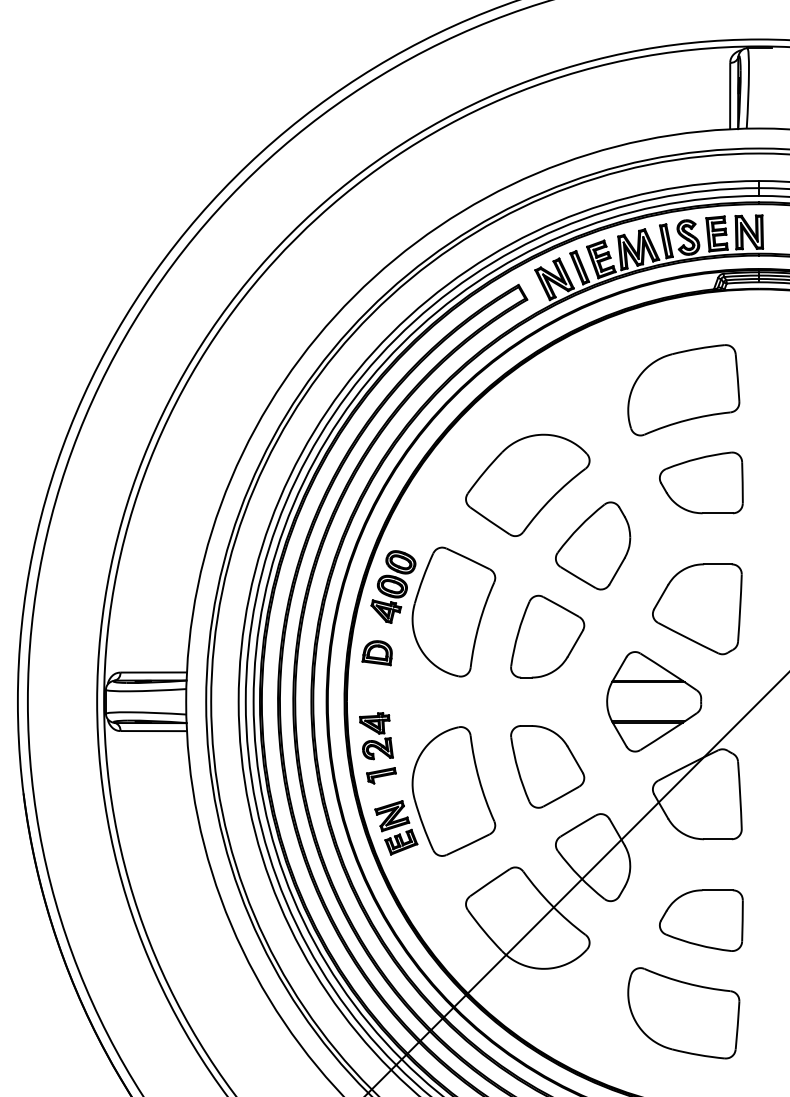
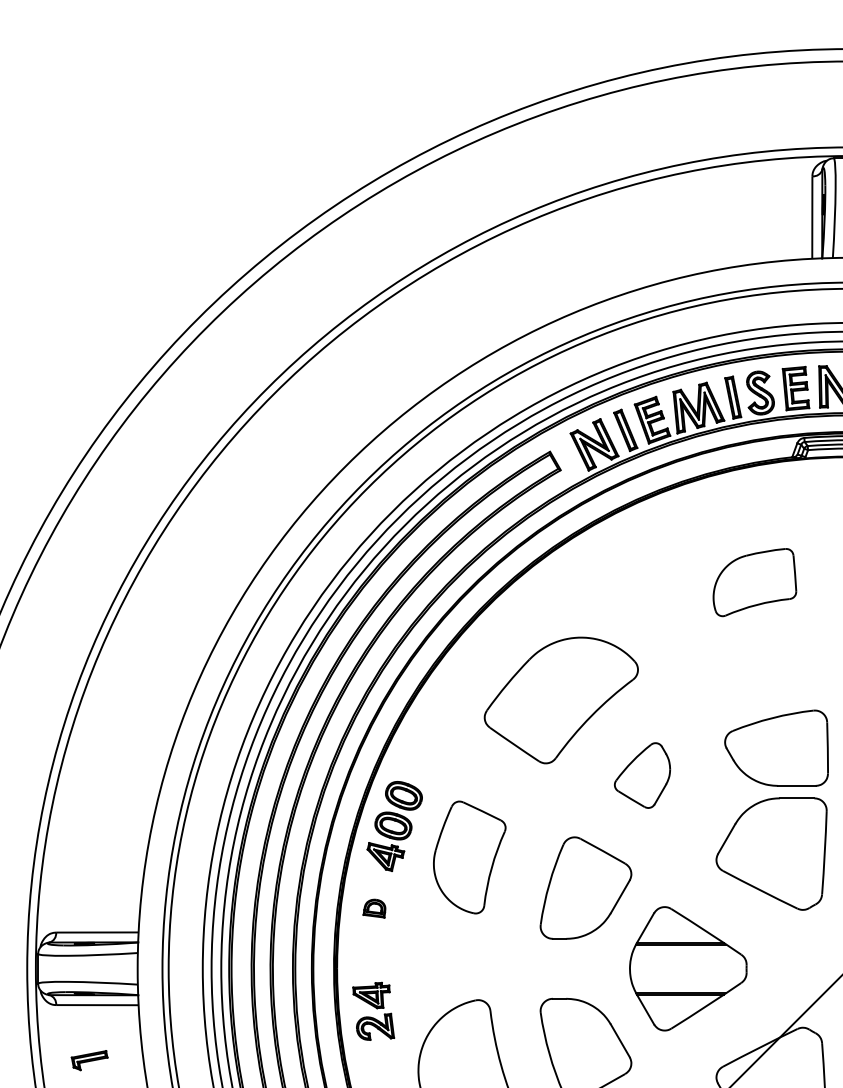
part: (683, 390) -> (754, 582), size x0.6
part: (701, 482) -> (776, 747), moved
part: (593, 545) -> (642, 774), size x0.6
part: (453, 611) -> (469, 856), size x0.7
part: (376, 653) -> (373, 908), size x0.6
part: (654, 701) -> (688, 968), moved
part: (381, 775) -> (89, 1060), moved

